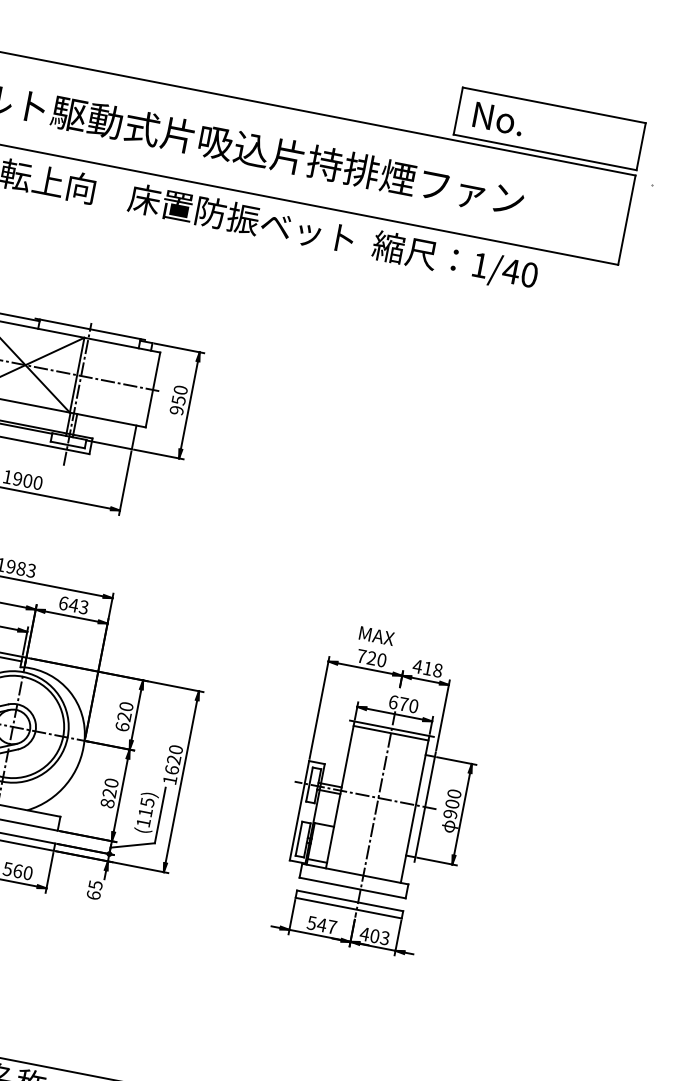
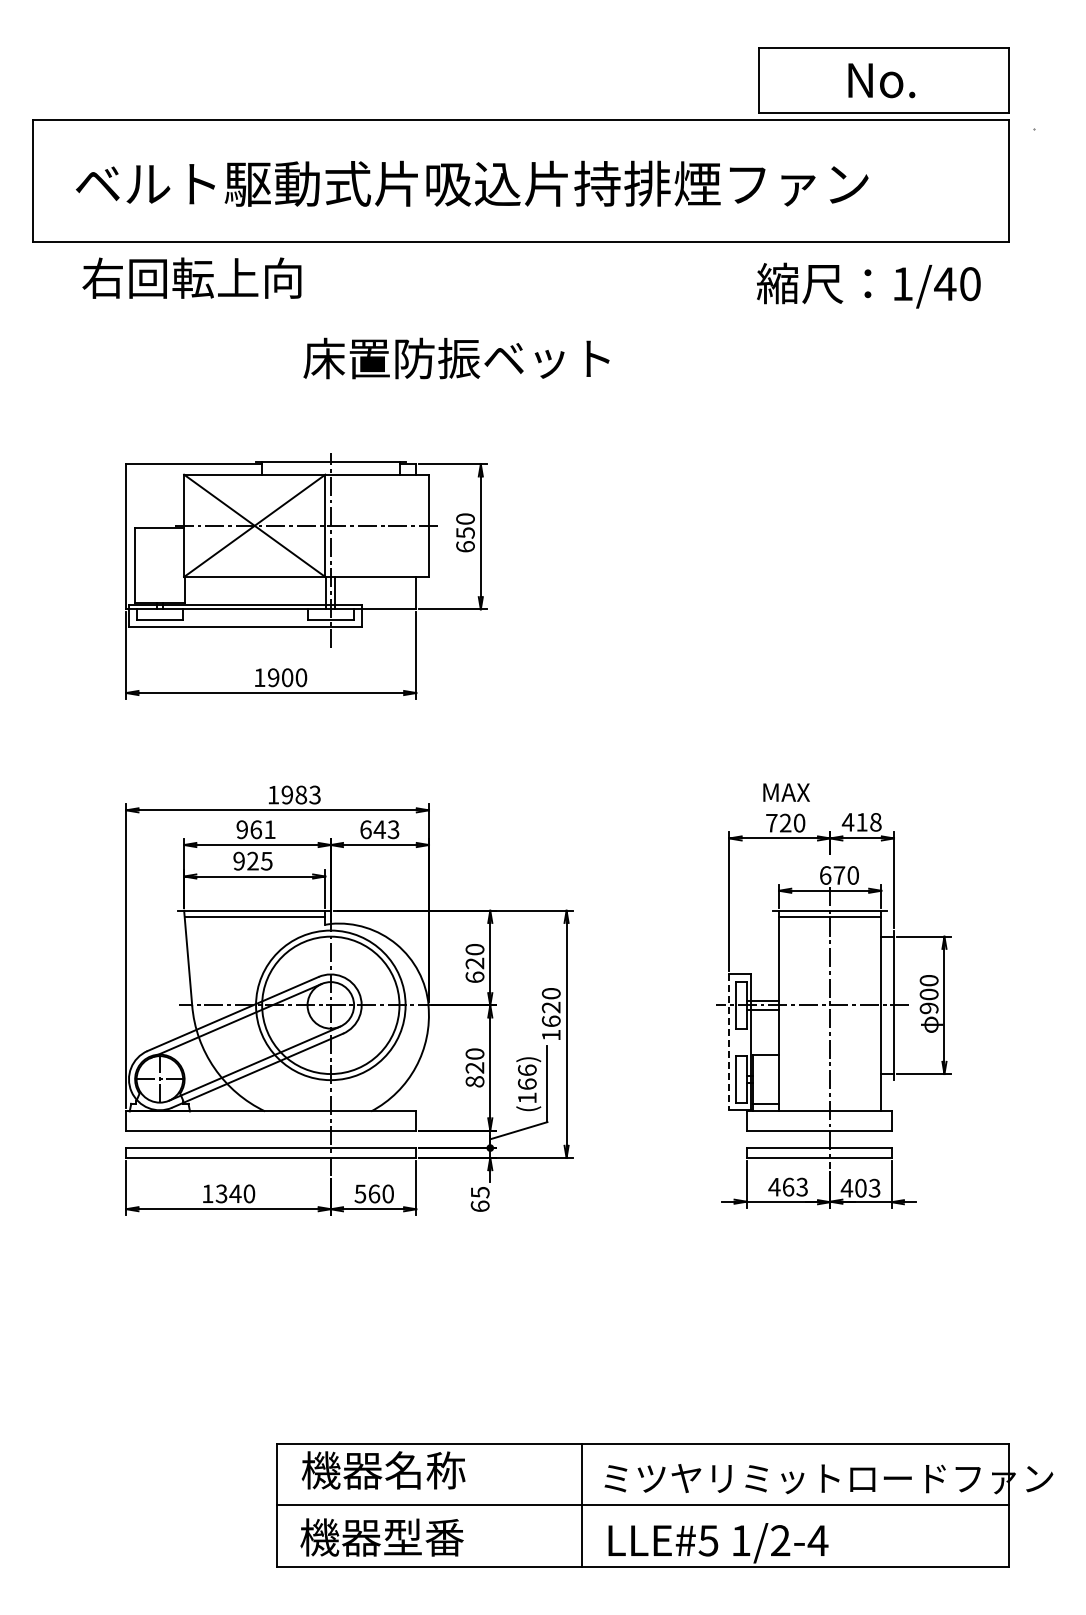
text: (498, 118) -> (881, 80), moved
text: (241, 218) -> (456, 358), moved
text: (454, 261) -> (868, 285), moved
text: (176, 410) -> (465, 546), 950 -> 650
text: (146, 807) -> (527, 1076), (115) -> (166)
line: (299, 810) -> (729, 1042), solid -> dashed
text: (322, 924) -> (788, 1186), 547 -> 463

